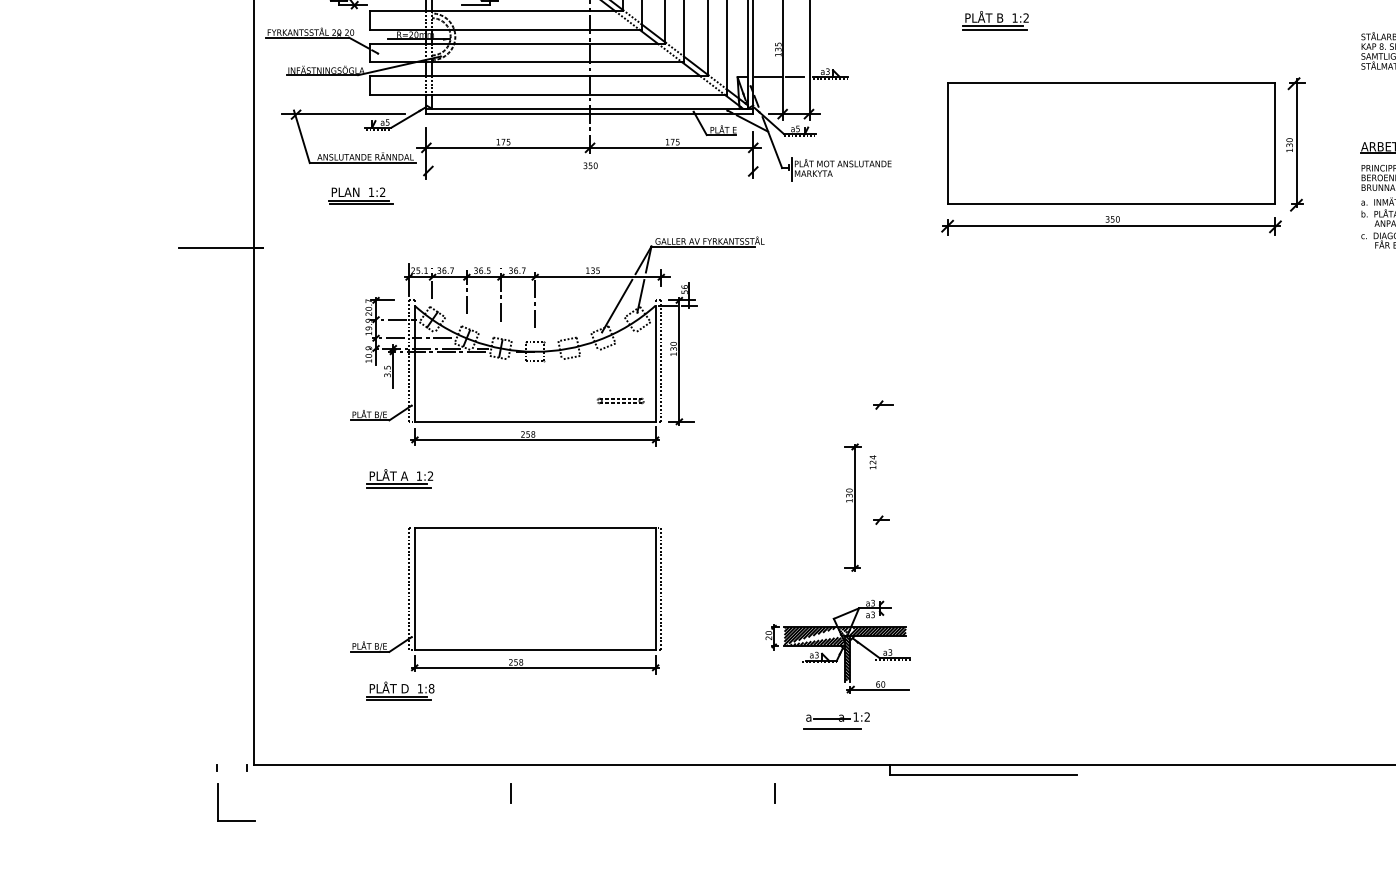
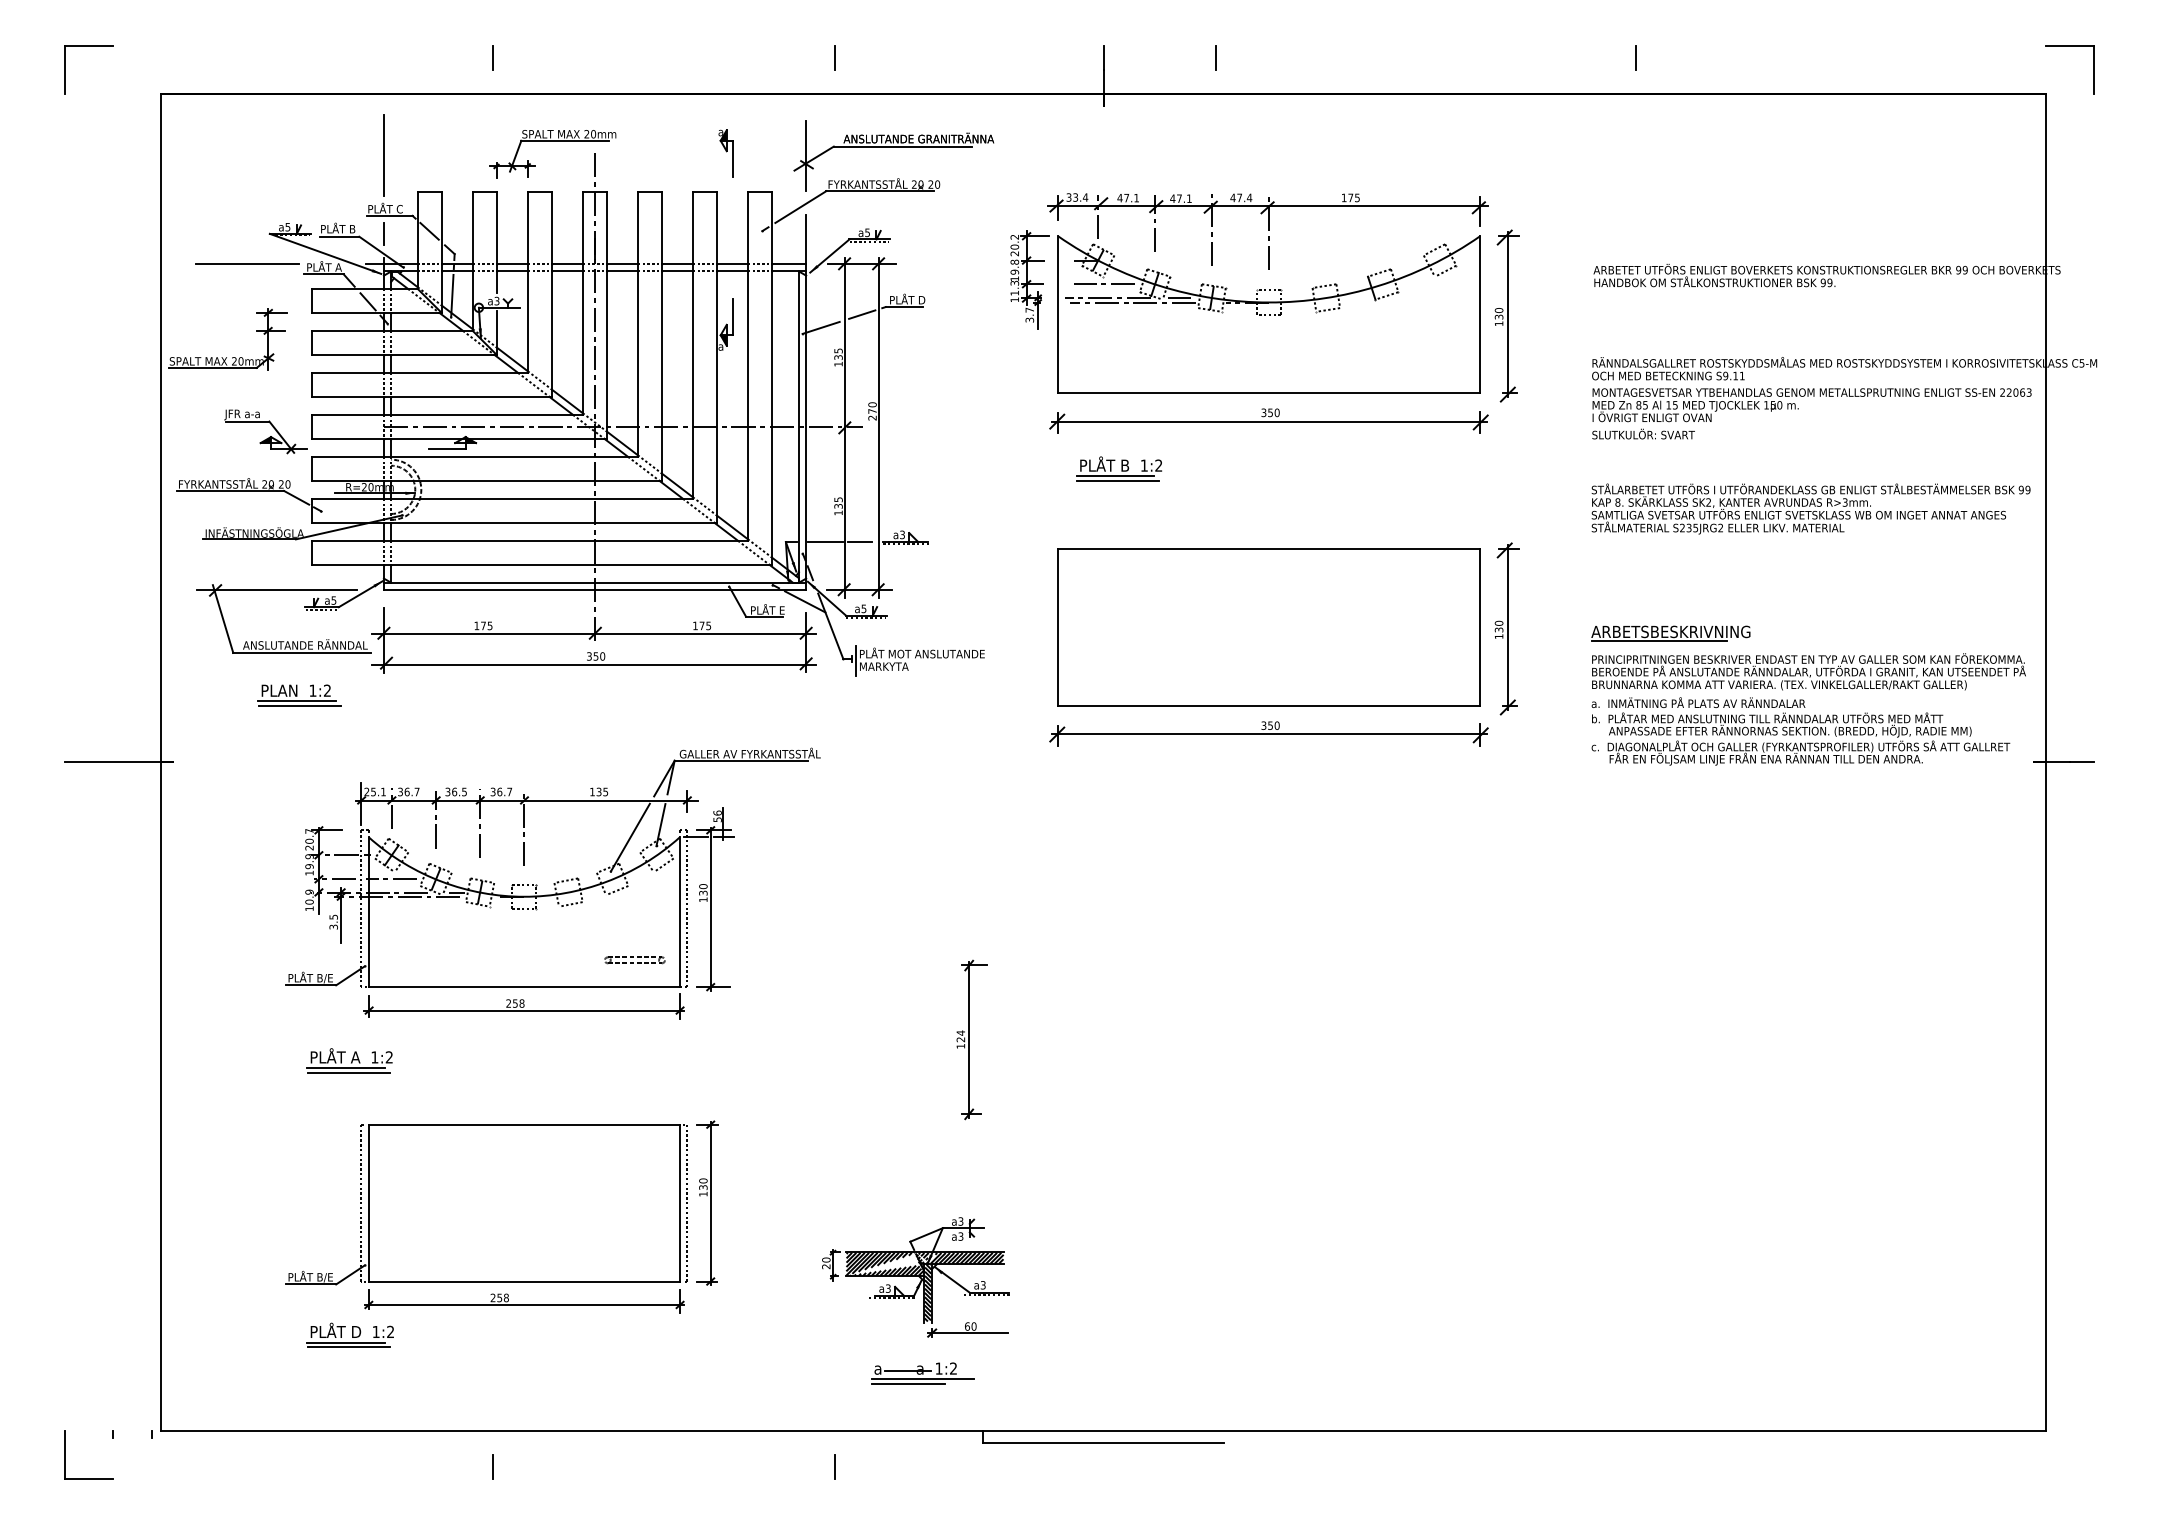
line: (588, 172) -> (593, 665), added
line: (878, 462) -> (968, 1039), added
part: (852, 507) -> (707, 1202), moved
text: (431, 688) -> (390, 1331), 1:8 -> 1:2
line: (843, 725) -> (922, 1379), added
part: (218, 802) -> (65, 1454), moved

